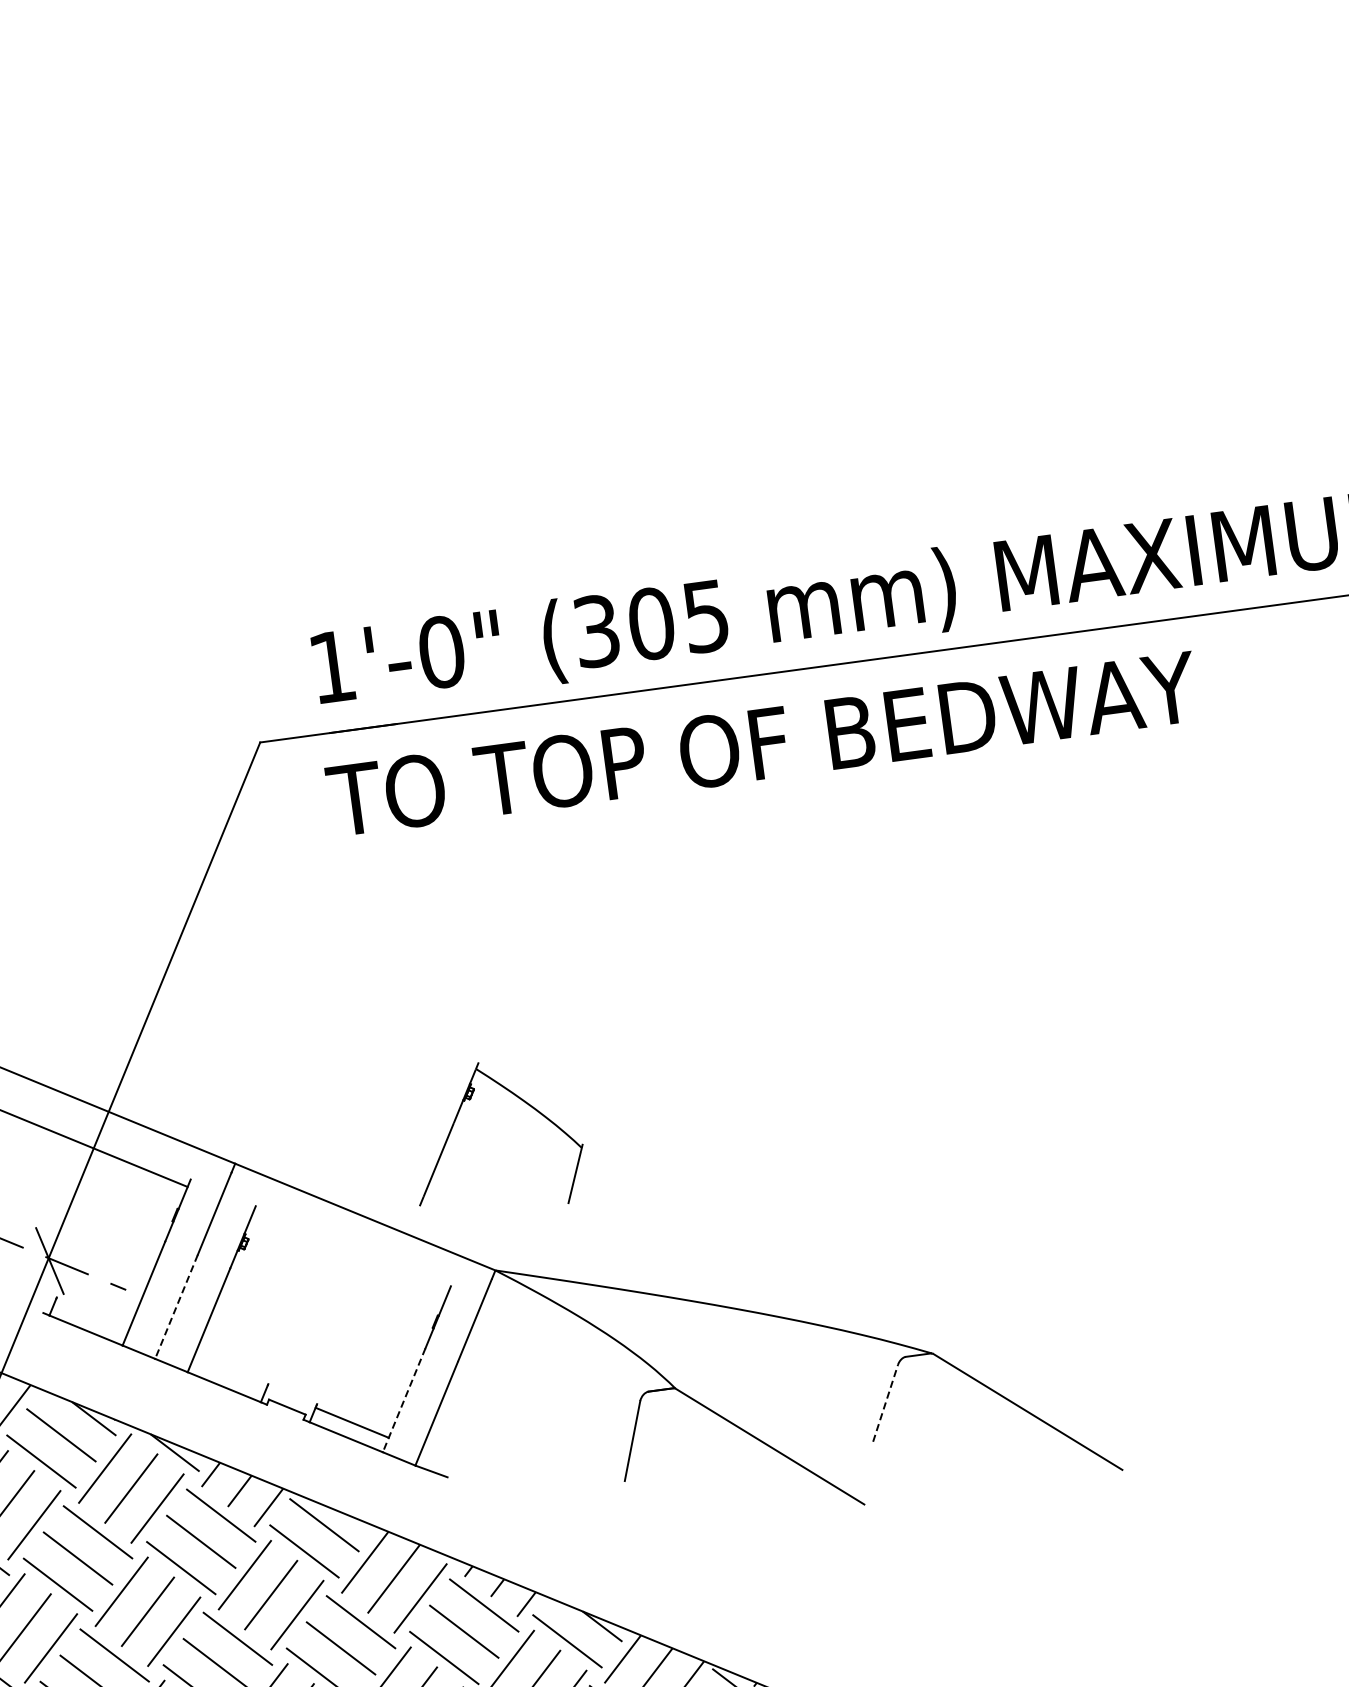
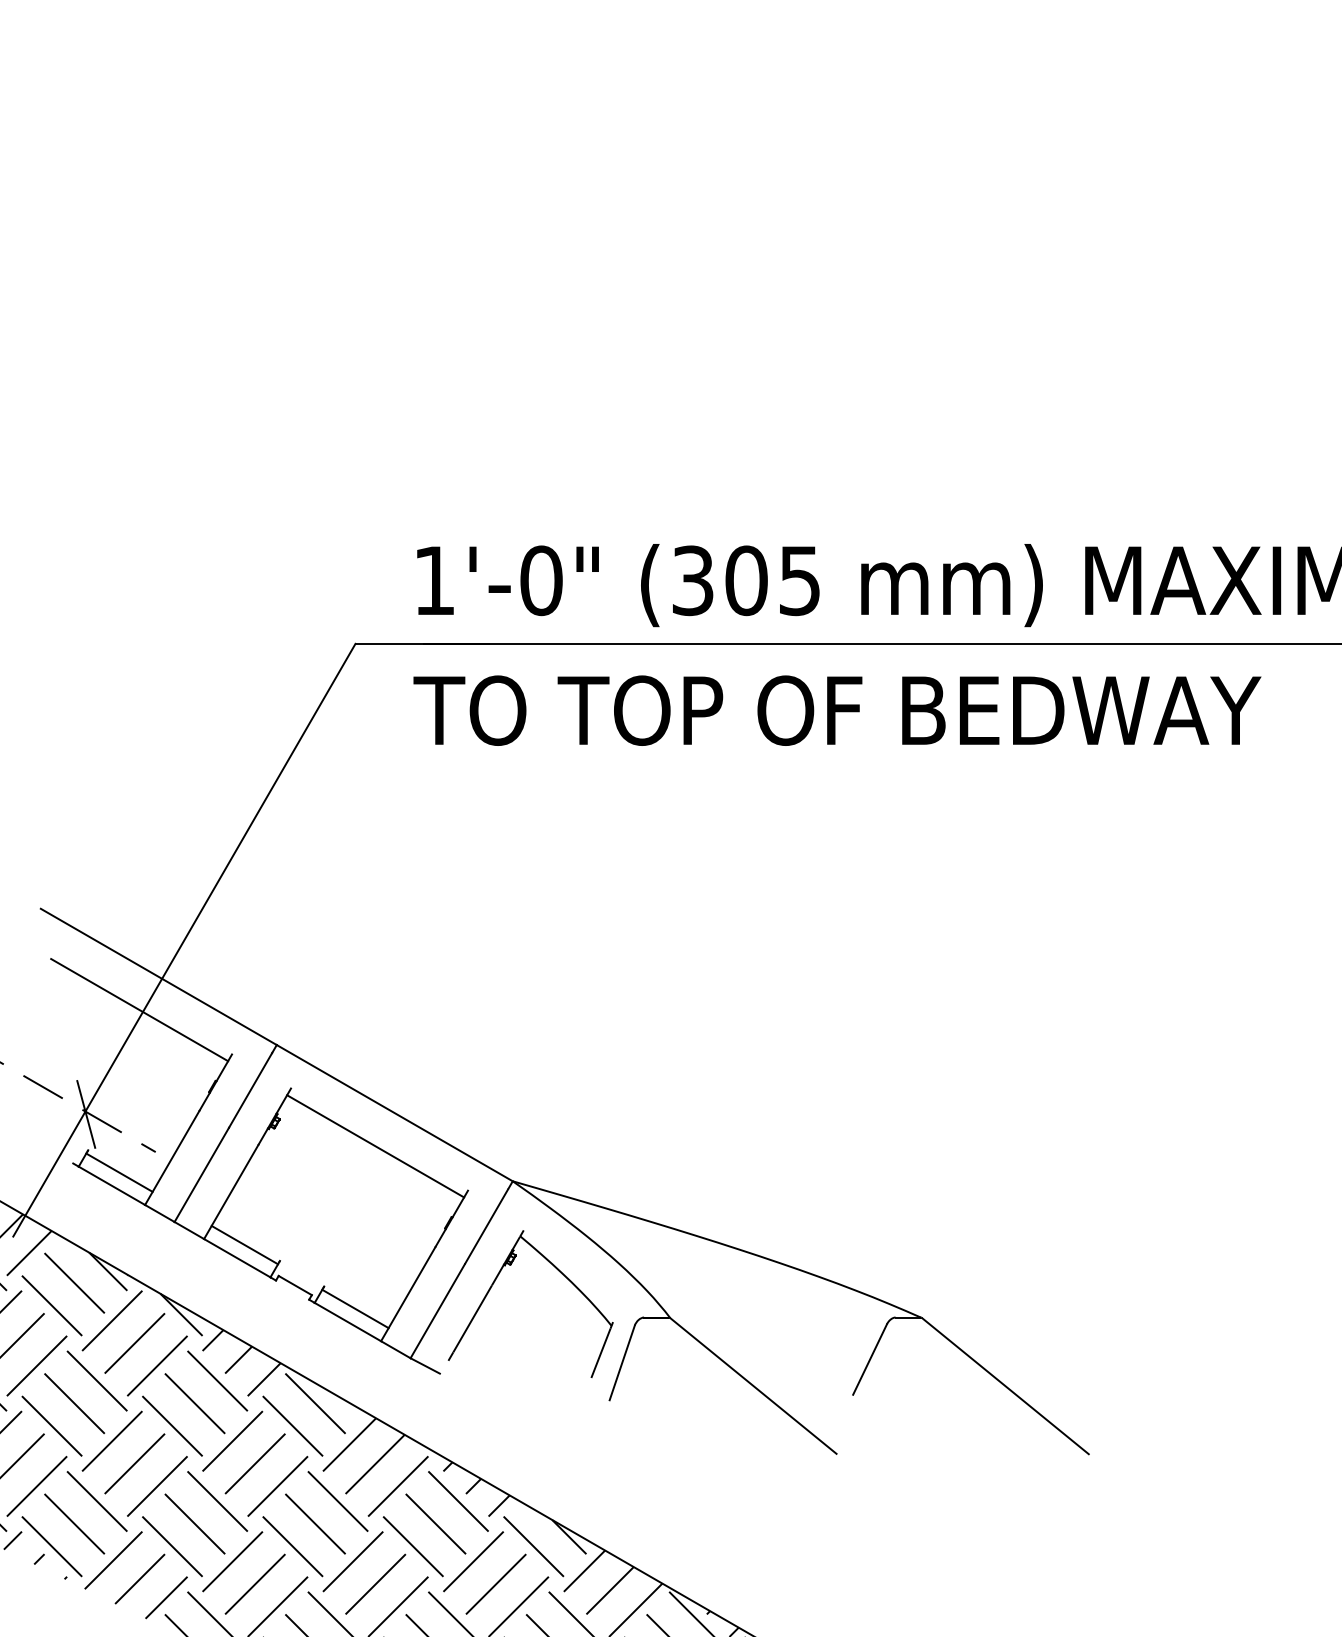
part: (456, 1120) -> (494, 1283), moved
line: (350, 1253) -> (375, 1146), added
line: (176, 1307) -> (201, 1175), dashed -> solid
line: (91, 1315) -> (119, 1172), added
line: (229, 1372) -> (244, 1244), added
line: (404, 1400) -> (408, 1294), dashed -> solid
line: (886, 1403) -> (870, 1359), dashed -> solid

